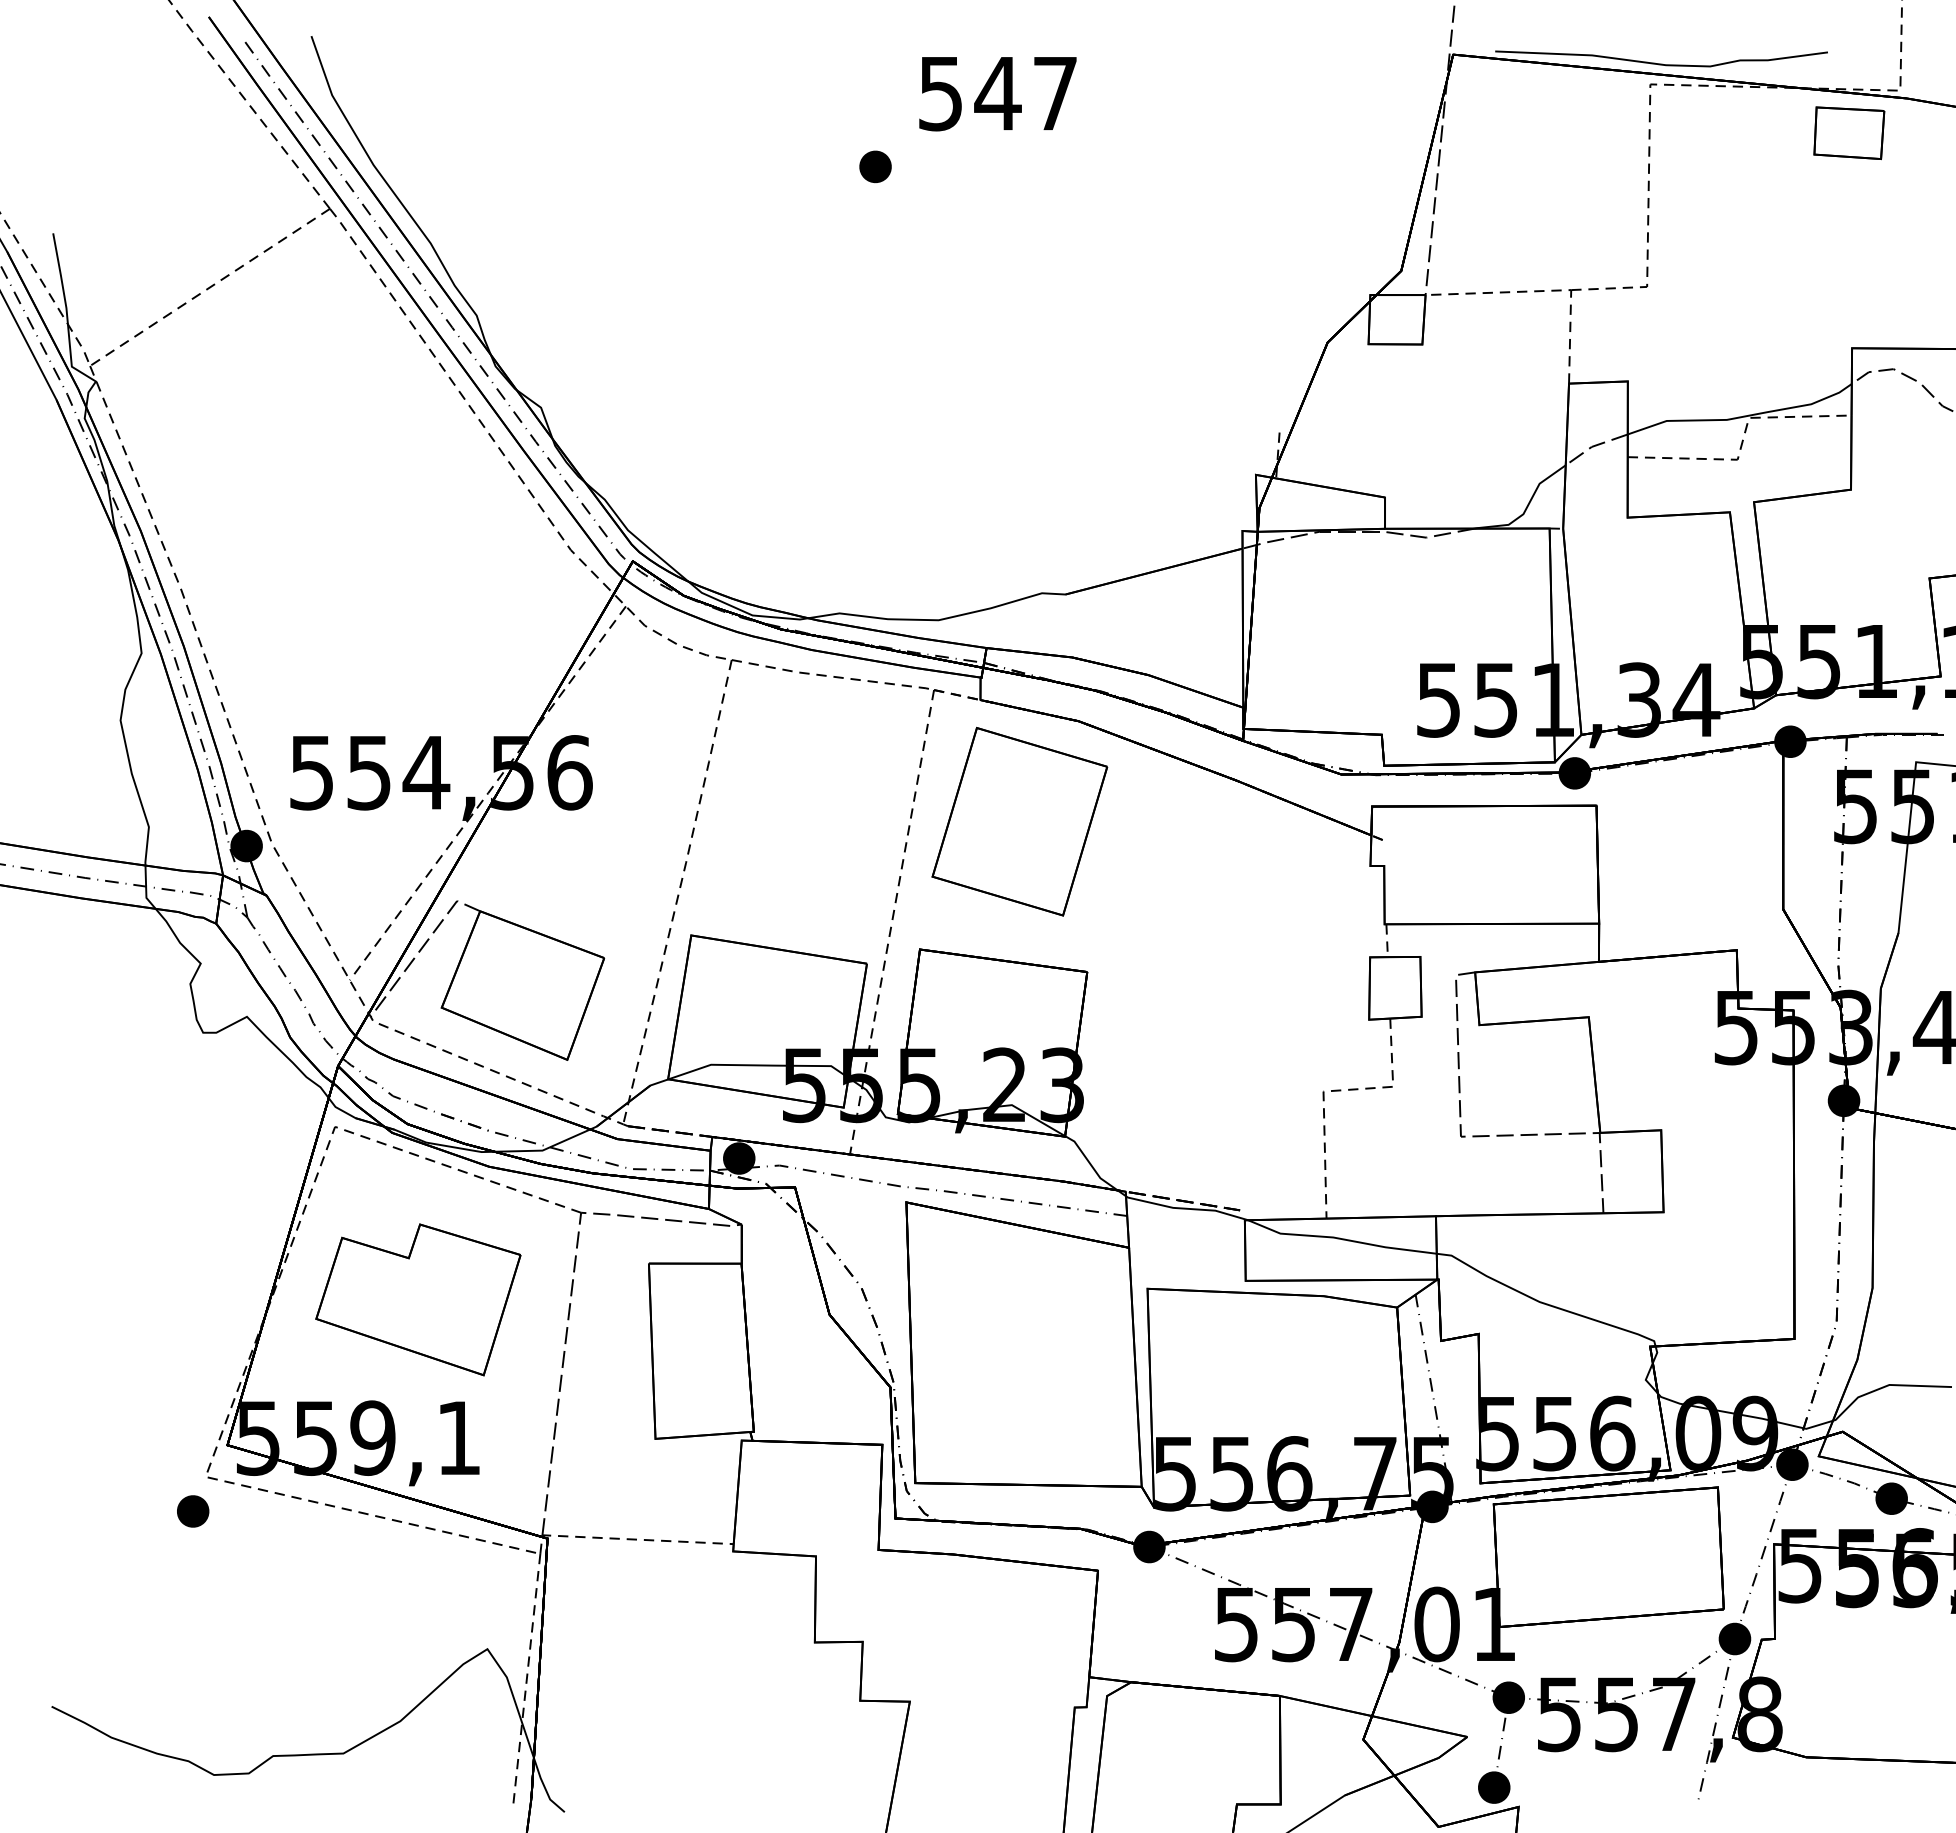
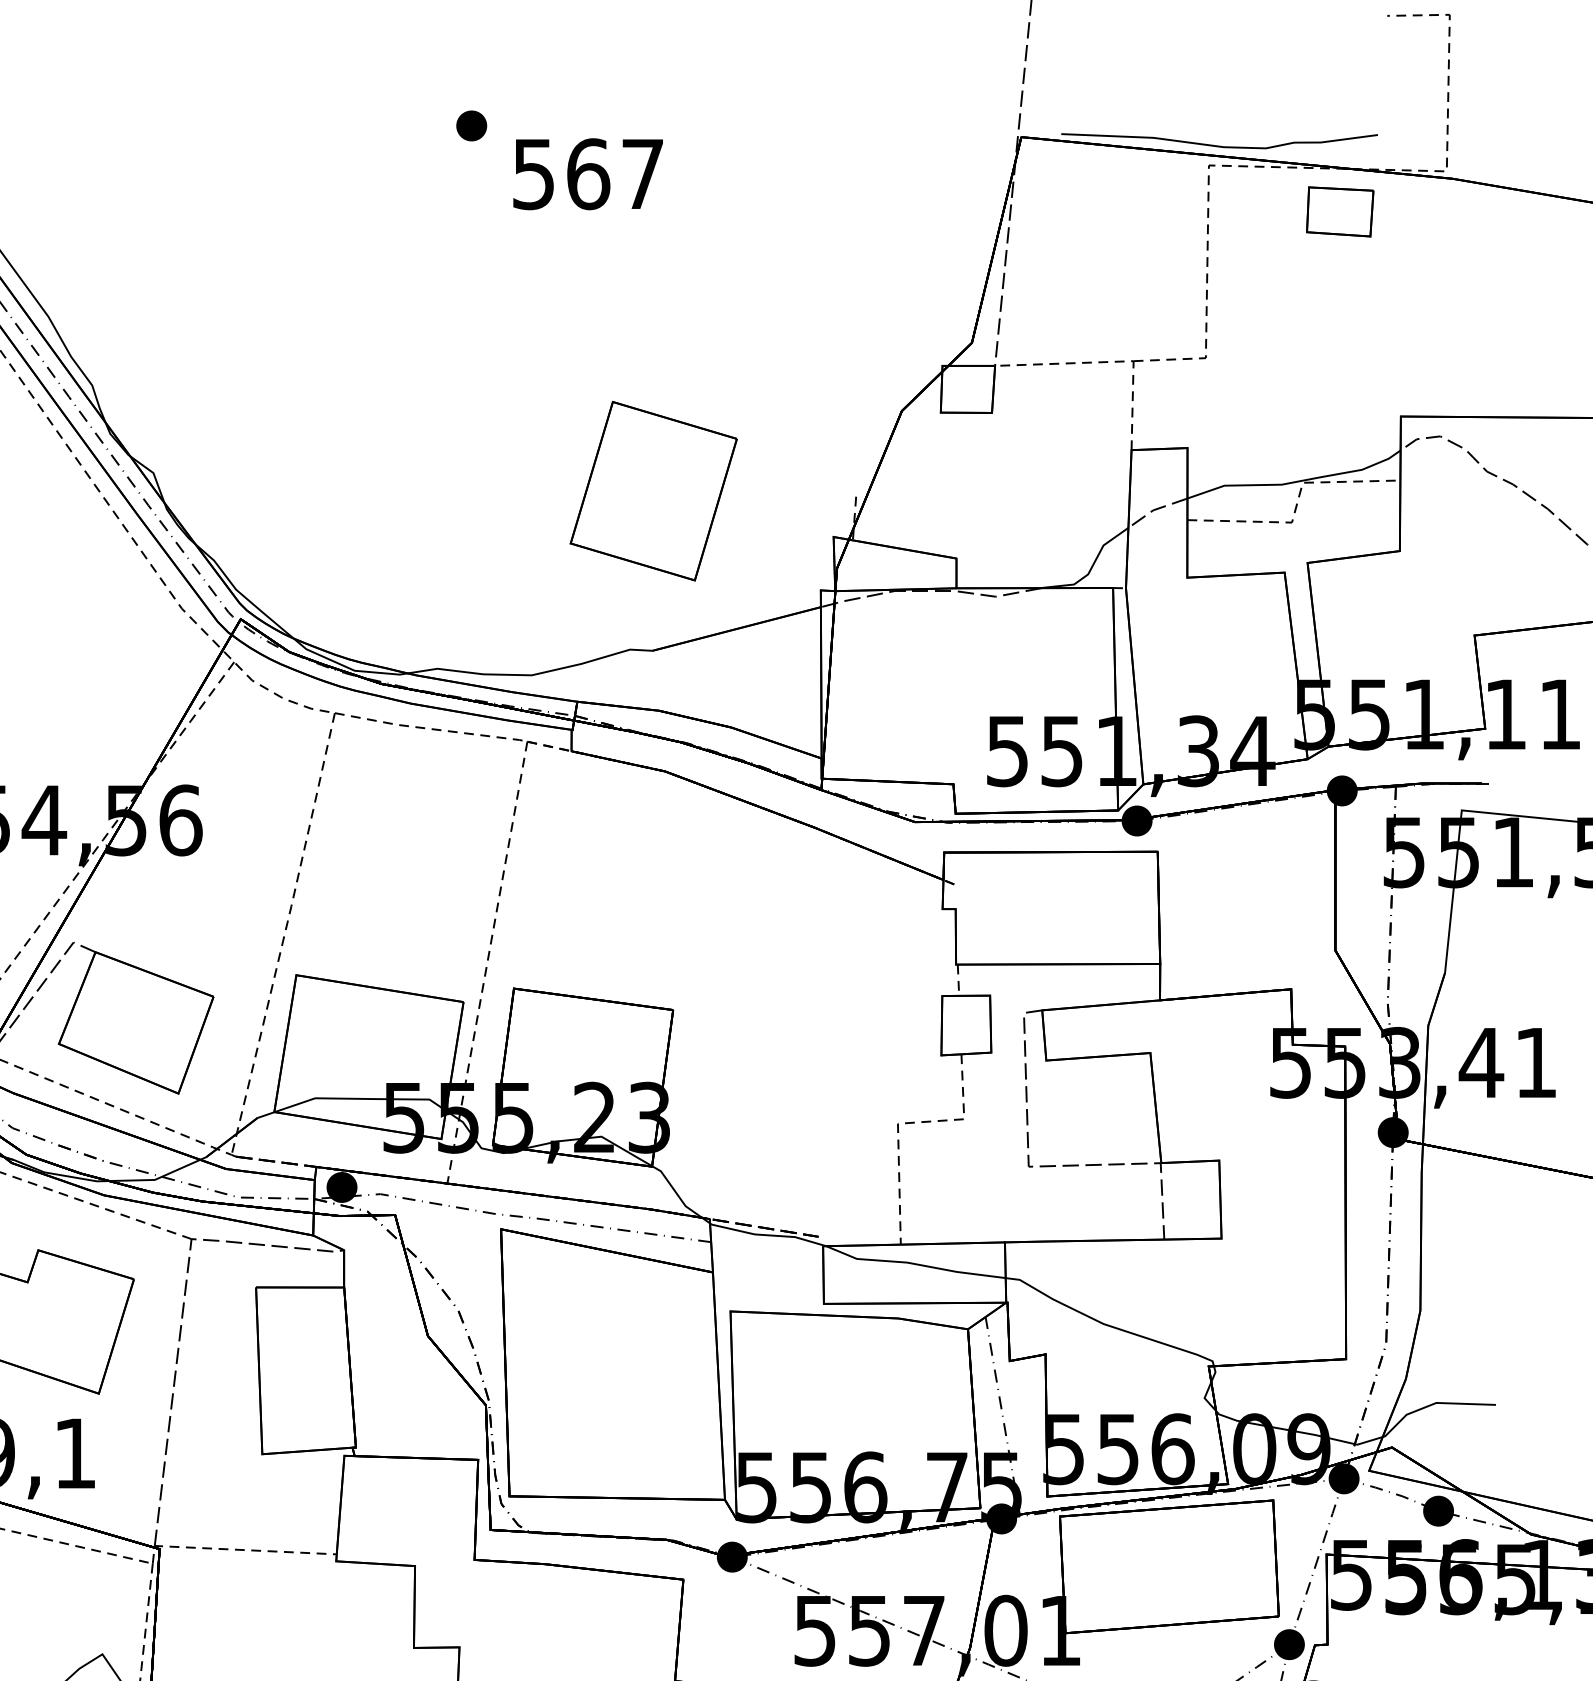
text: (997, 93) -> (587, 174), 547 -> 567
part: (1849, 133) -> (1340, 212), moved
part: (875, 166) -> (471, 125), moved
part: (1019, 821) -> (653, 490), moved

